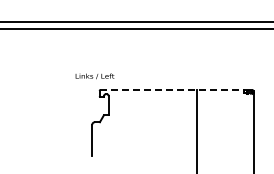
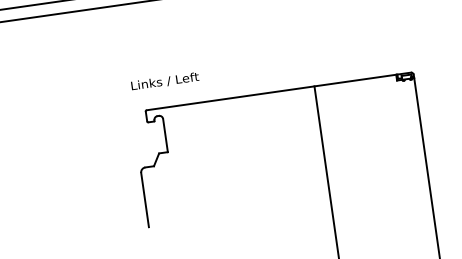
text: (94, 76) -> (164, 81), moved
line: (172, 90) -> (272, 93), dashed -> solid

